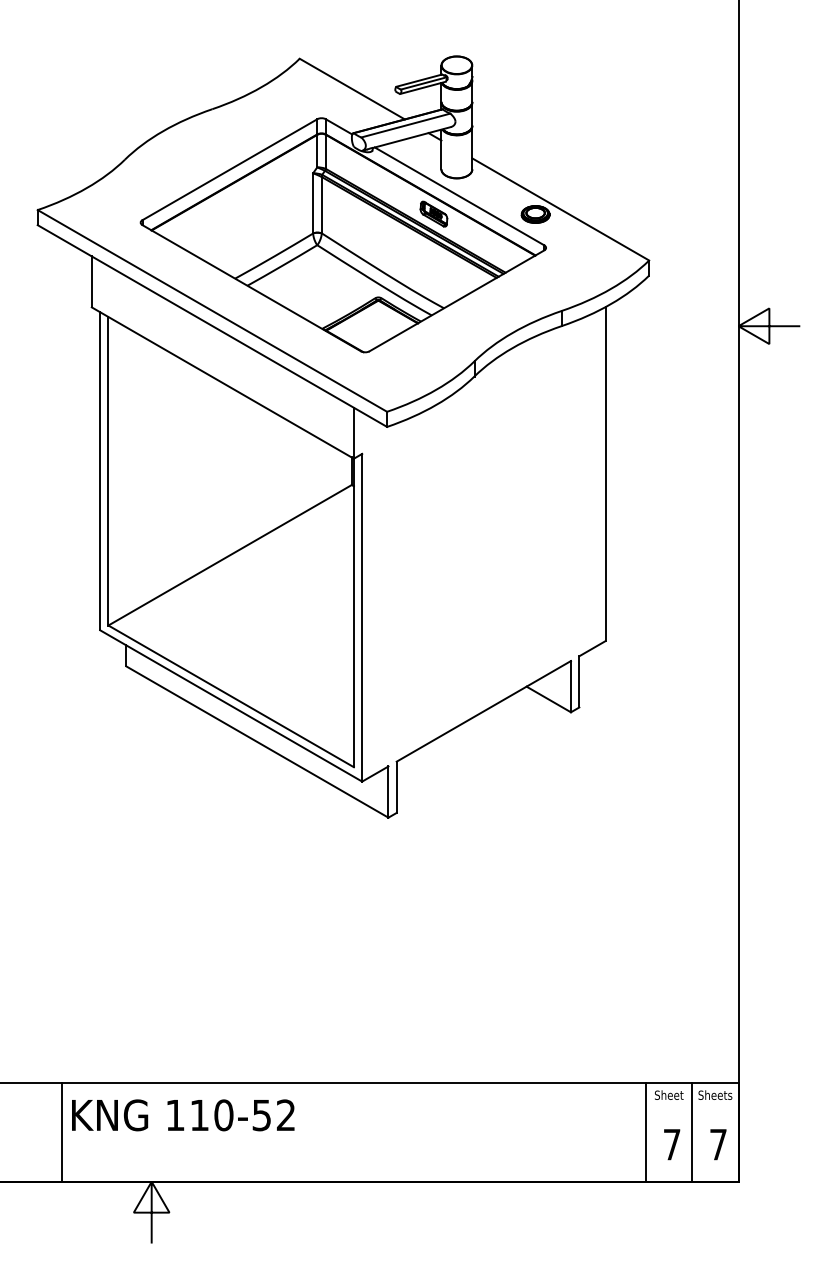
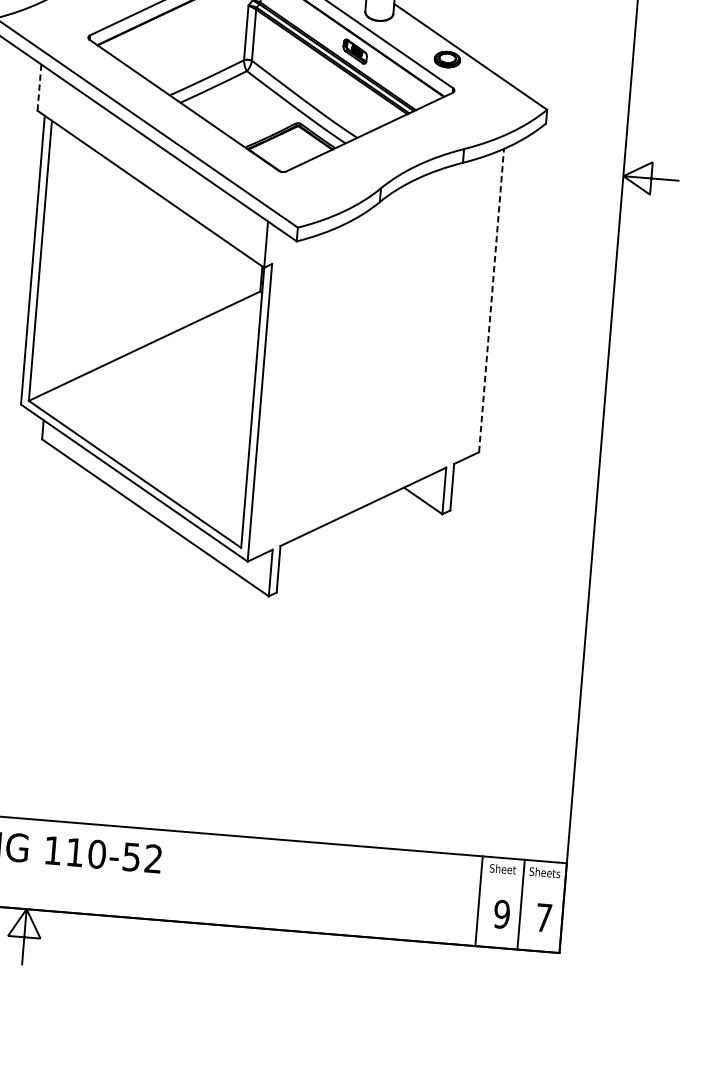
line: (91, 281) -> (39, 87), solid -> dashed
line: (605, 474) -> (491, 300), solid -> dashed
text: (671, 1144) -> (501, 914), 7 -> 9

